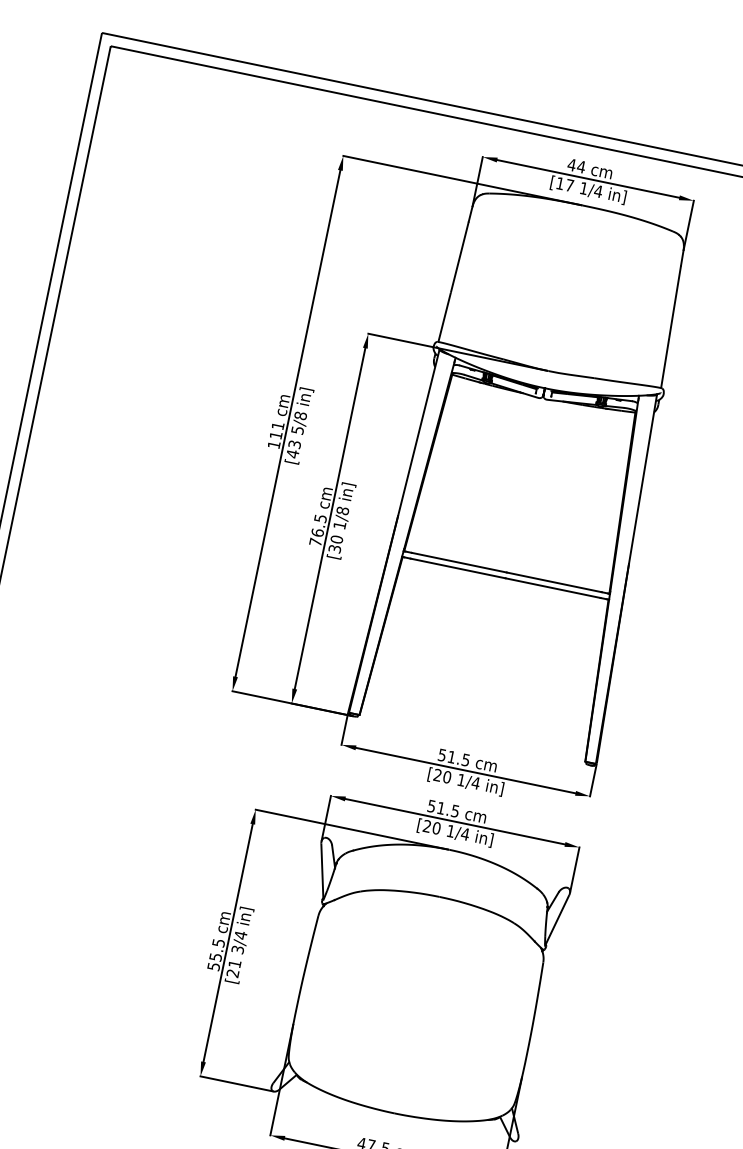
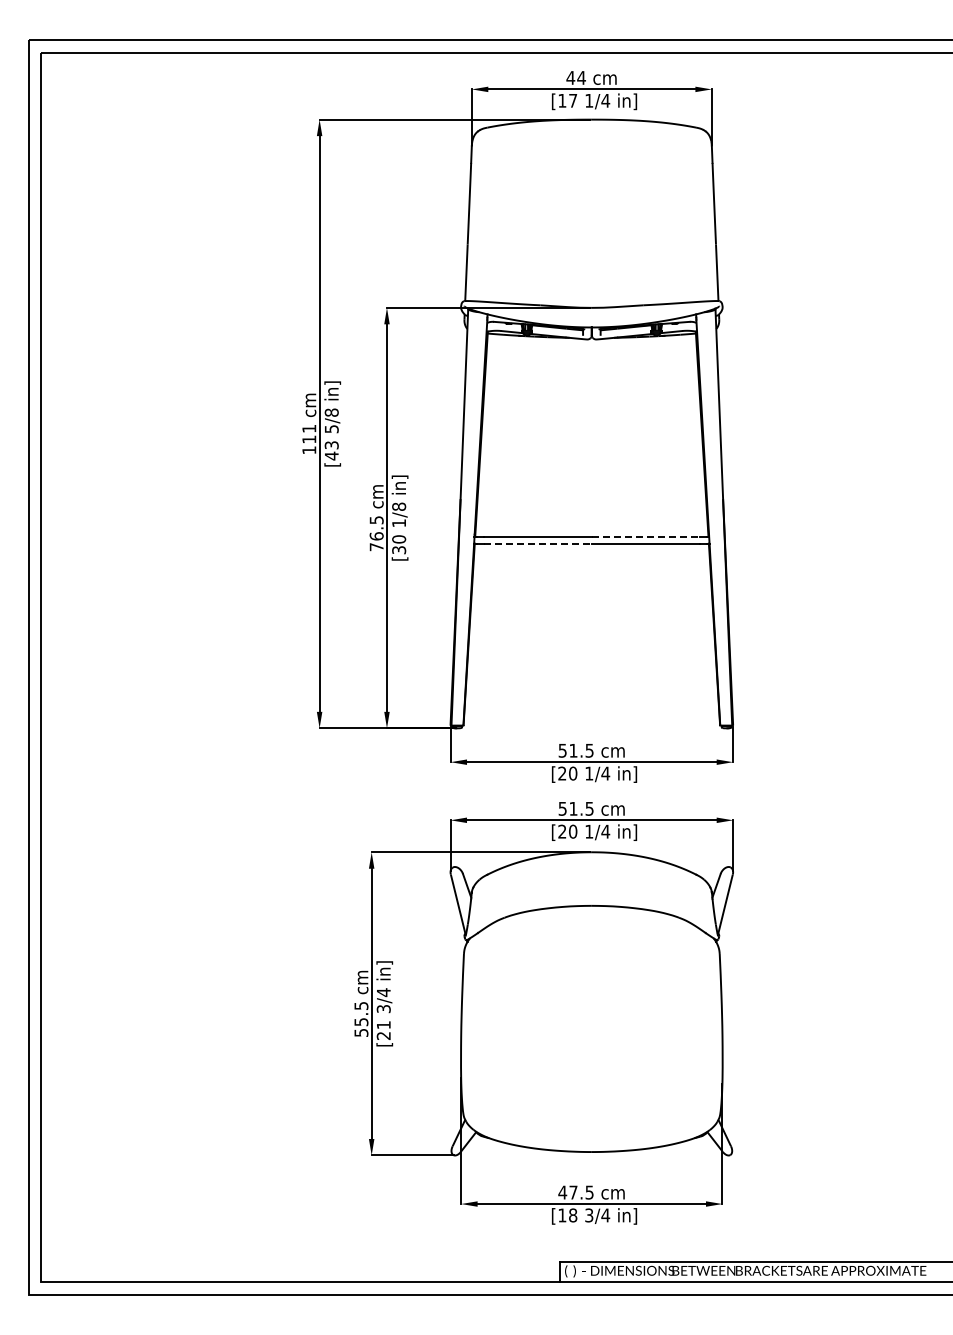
line: (457, 568) -> (537, 543), solid -> dashed
line: (554, 581) -> (645, 536), solid -> dashed

